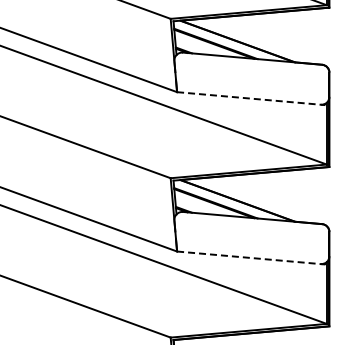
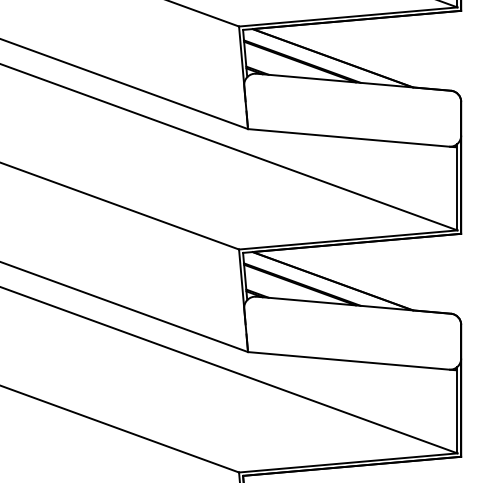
line: (251, 98) -> (352, 137), dashed -> solid
line: (251, 258) -> (352, 361), dashed -> solid

